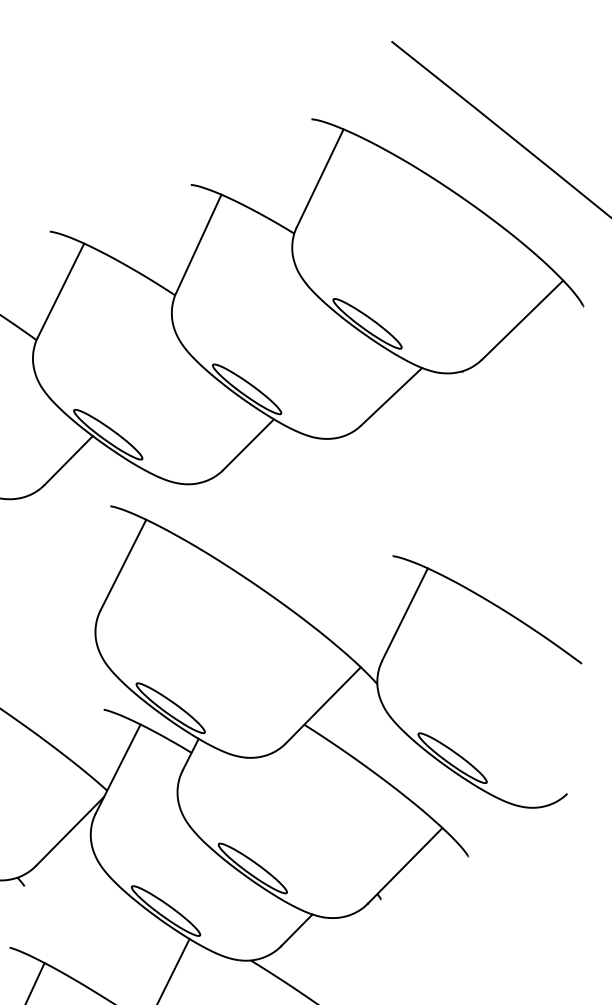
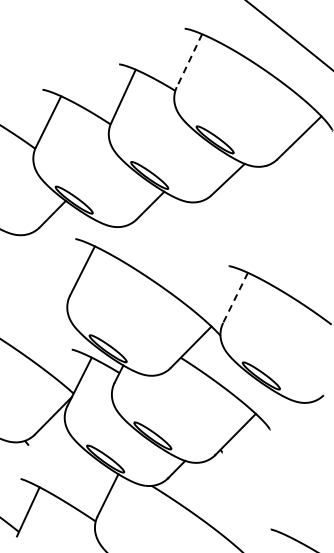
line: (320, 179) -> (189, 61), solid -> dashed
line: (404, 613) -> (235, 297), solid -> dashed

